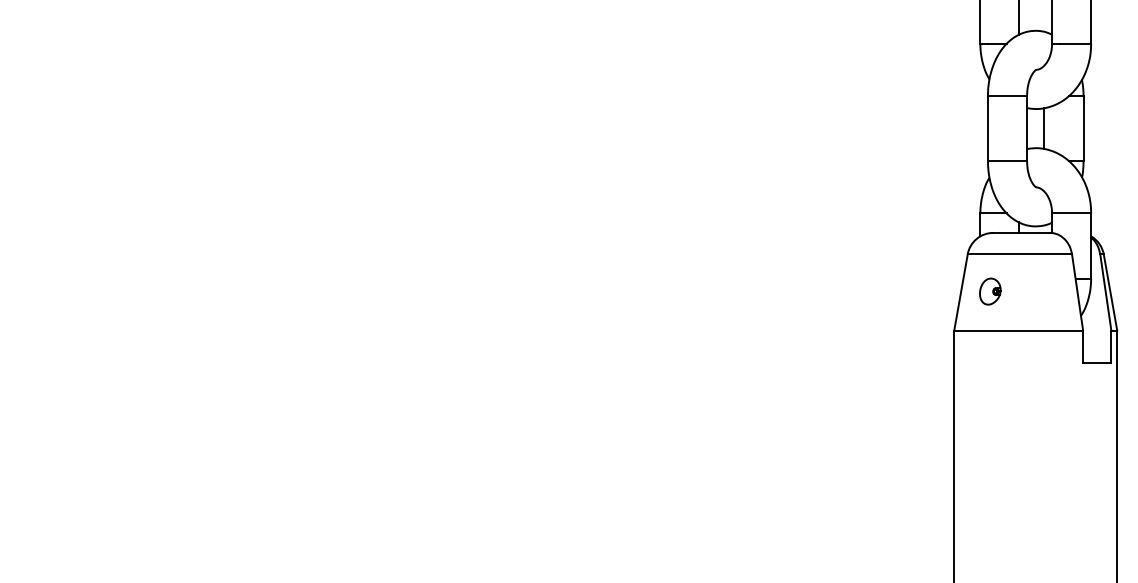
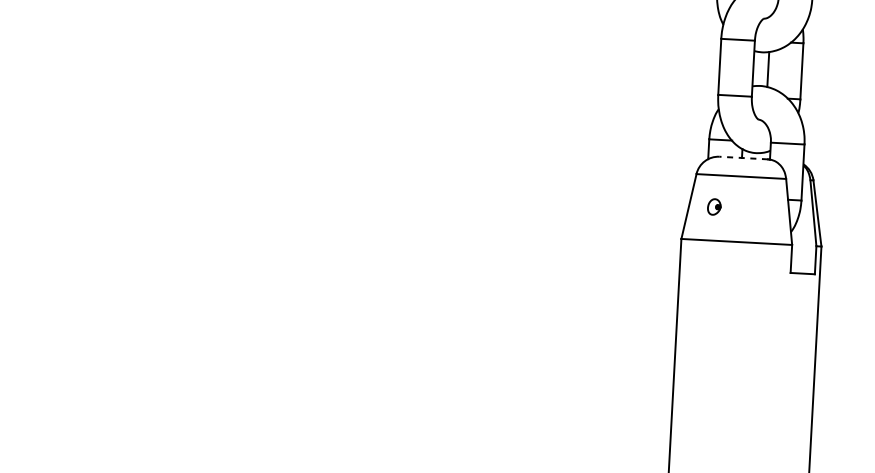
line: (1021, 232) -> (743, 157), solid -> dashed
part: (990, 291) -> (714, 206), size x0.7

